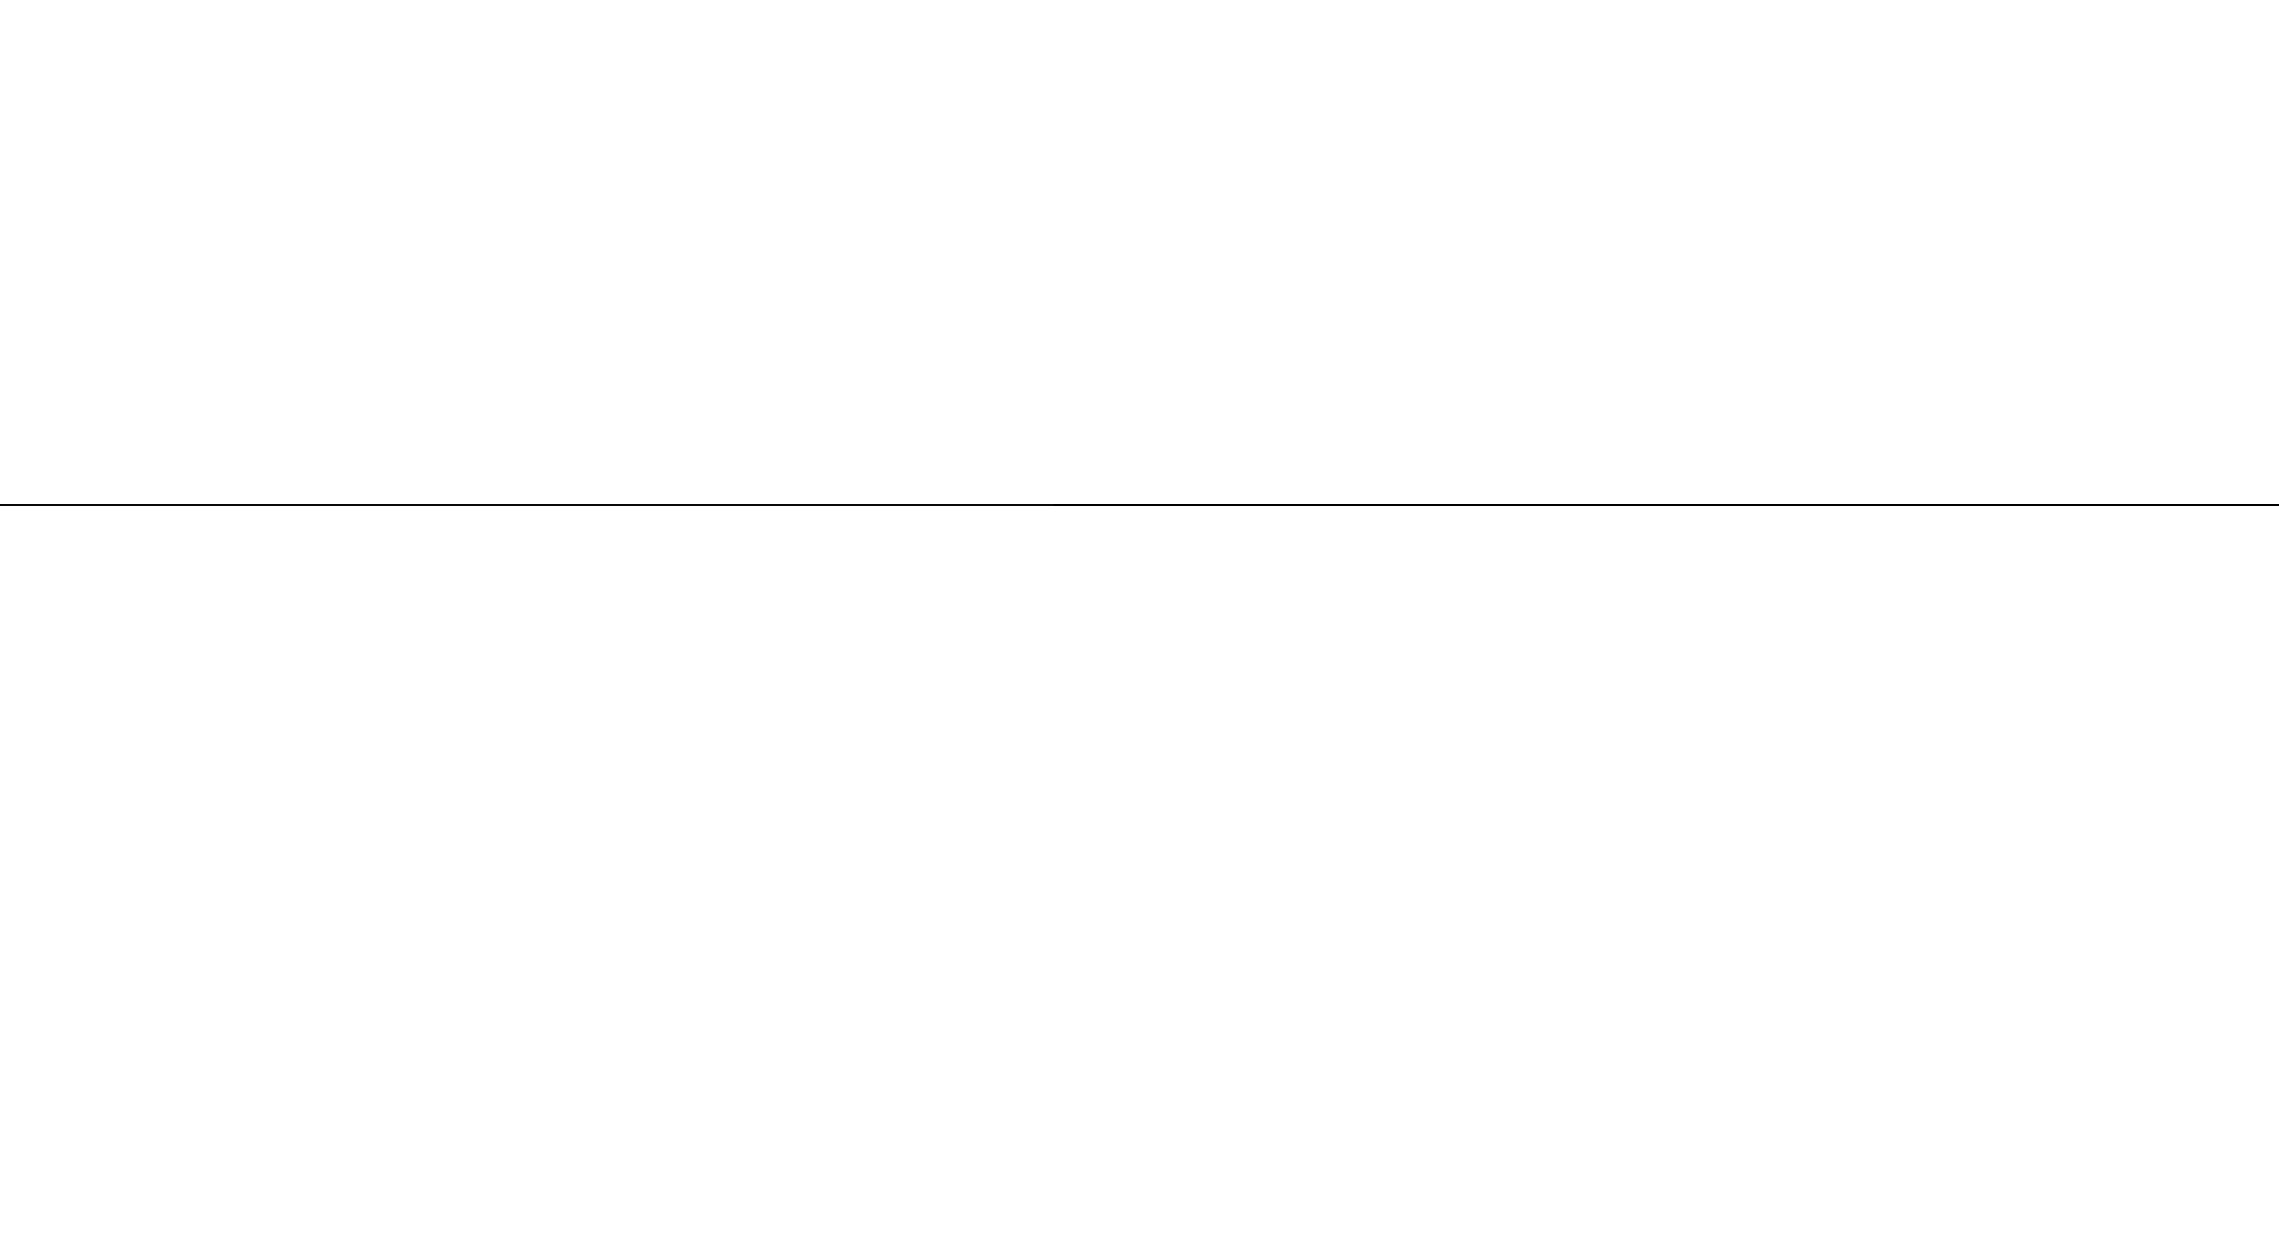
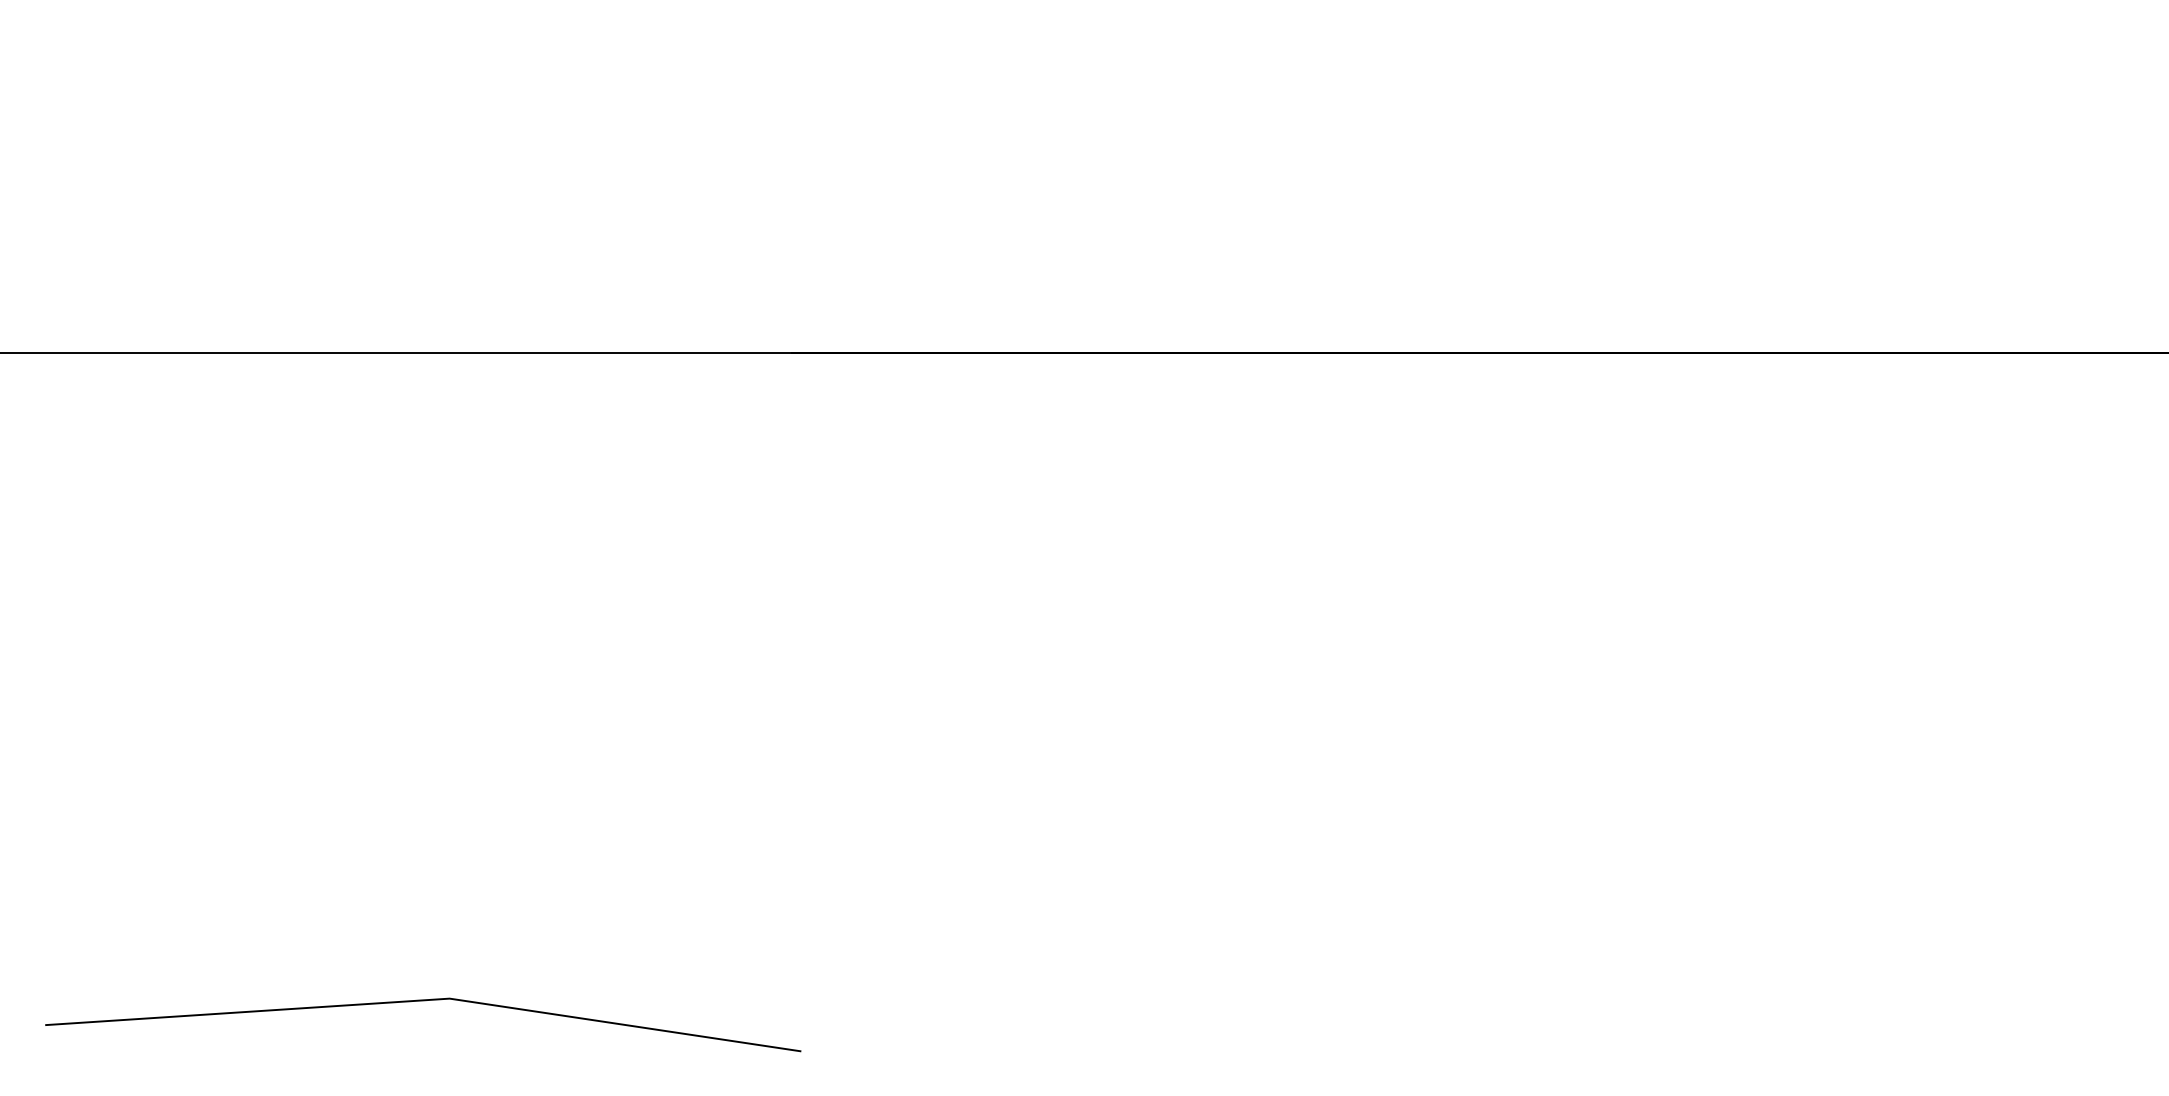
part: (685, 1153) -> (423, 1001), added

